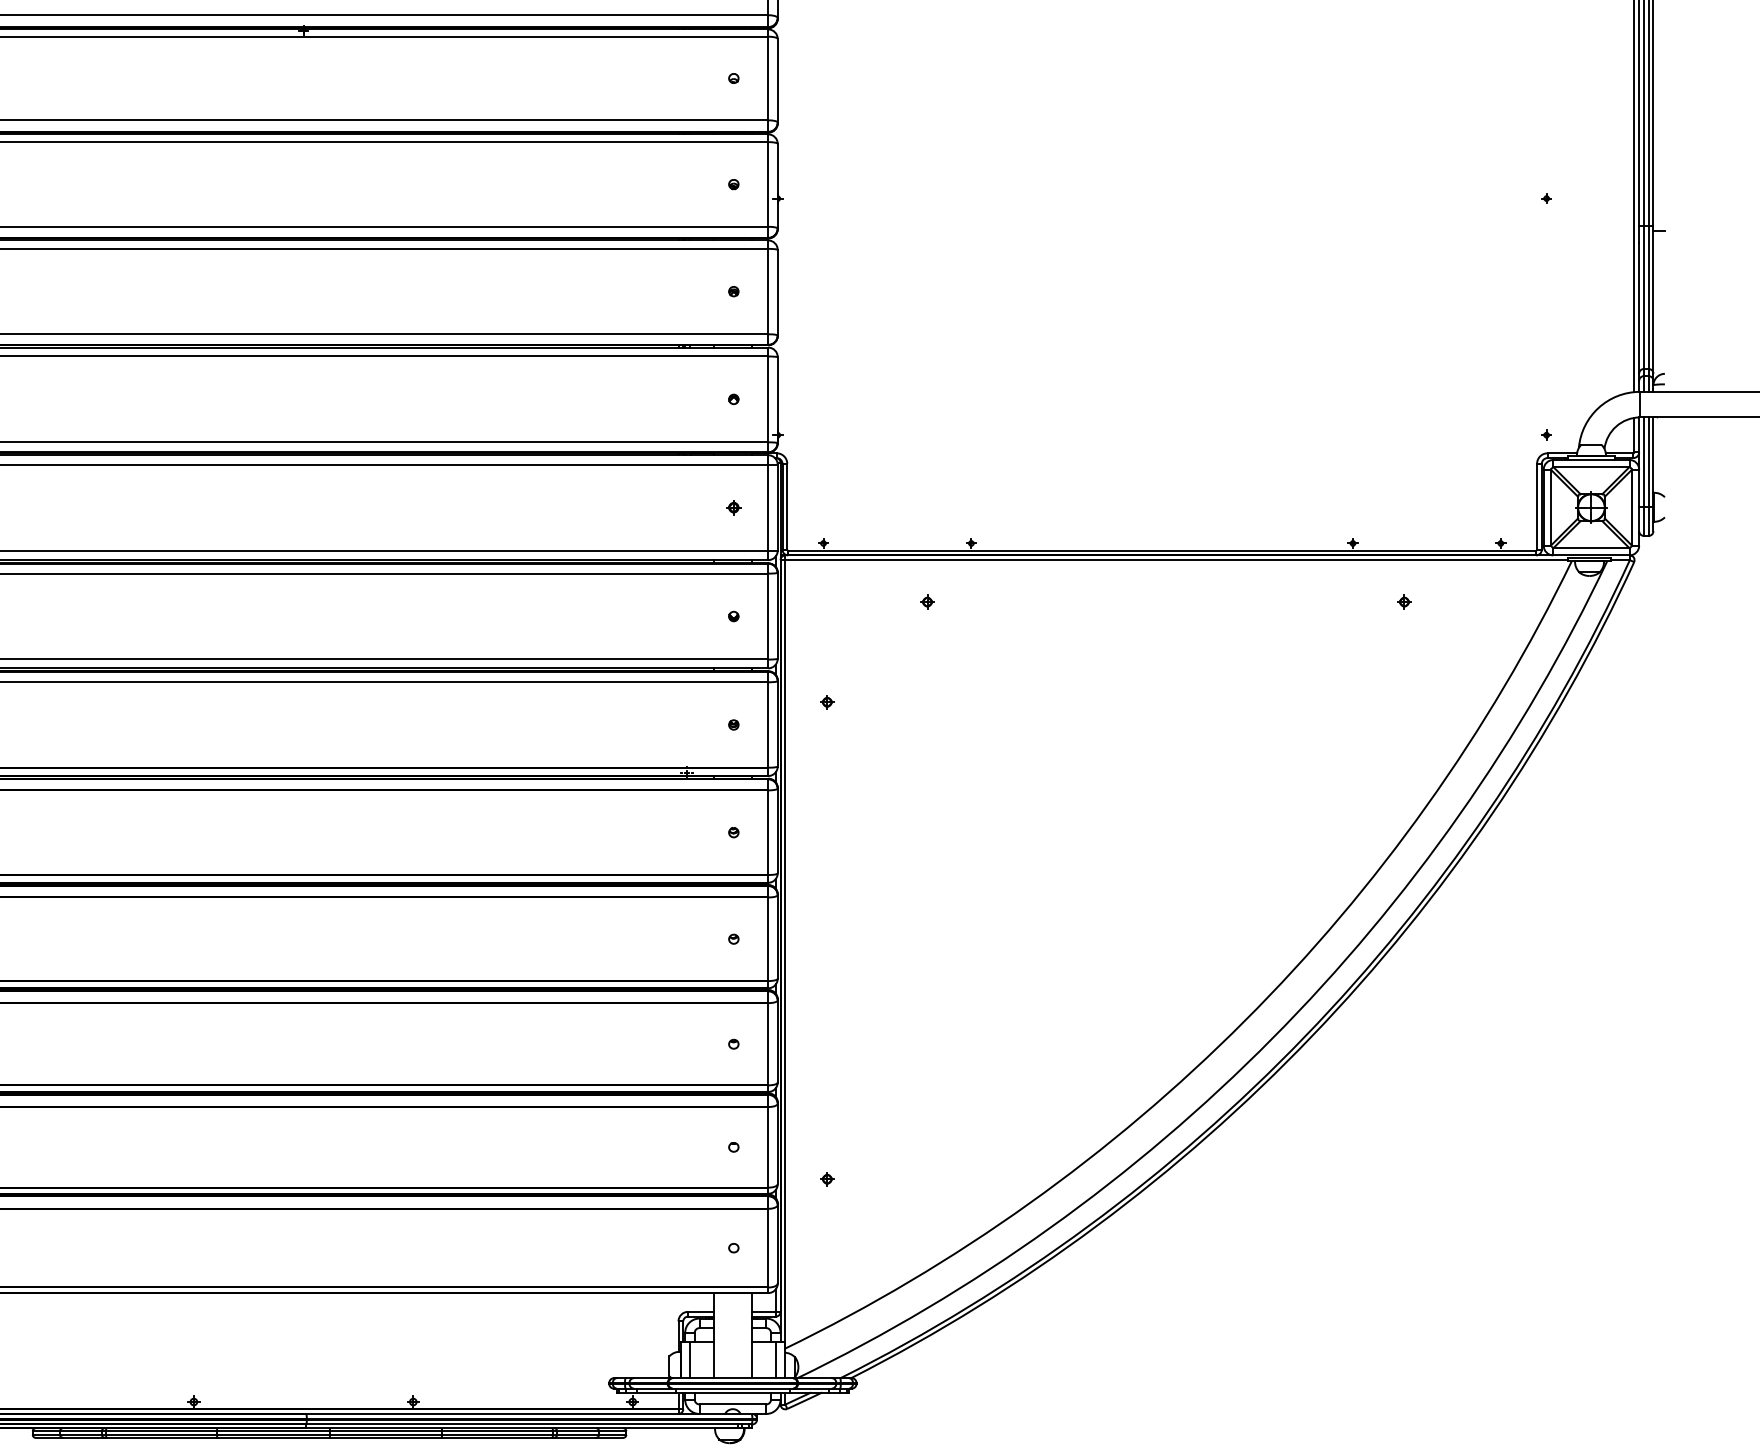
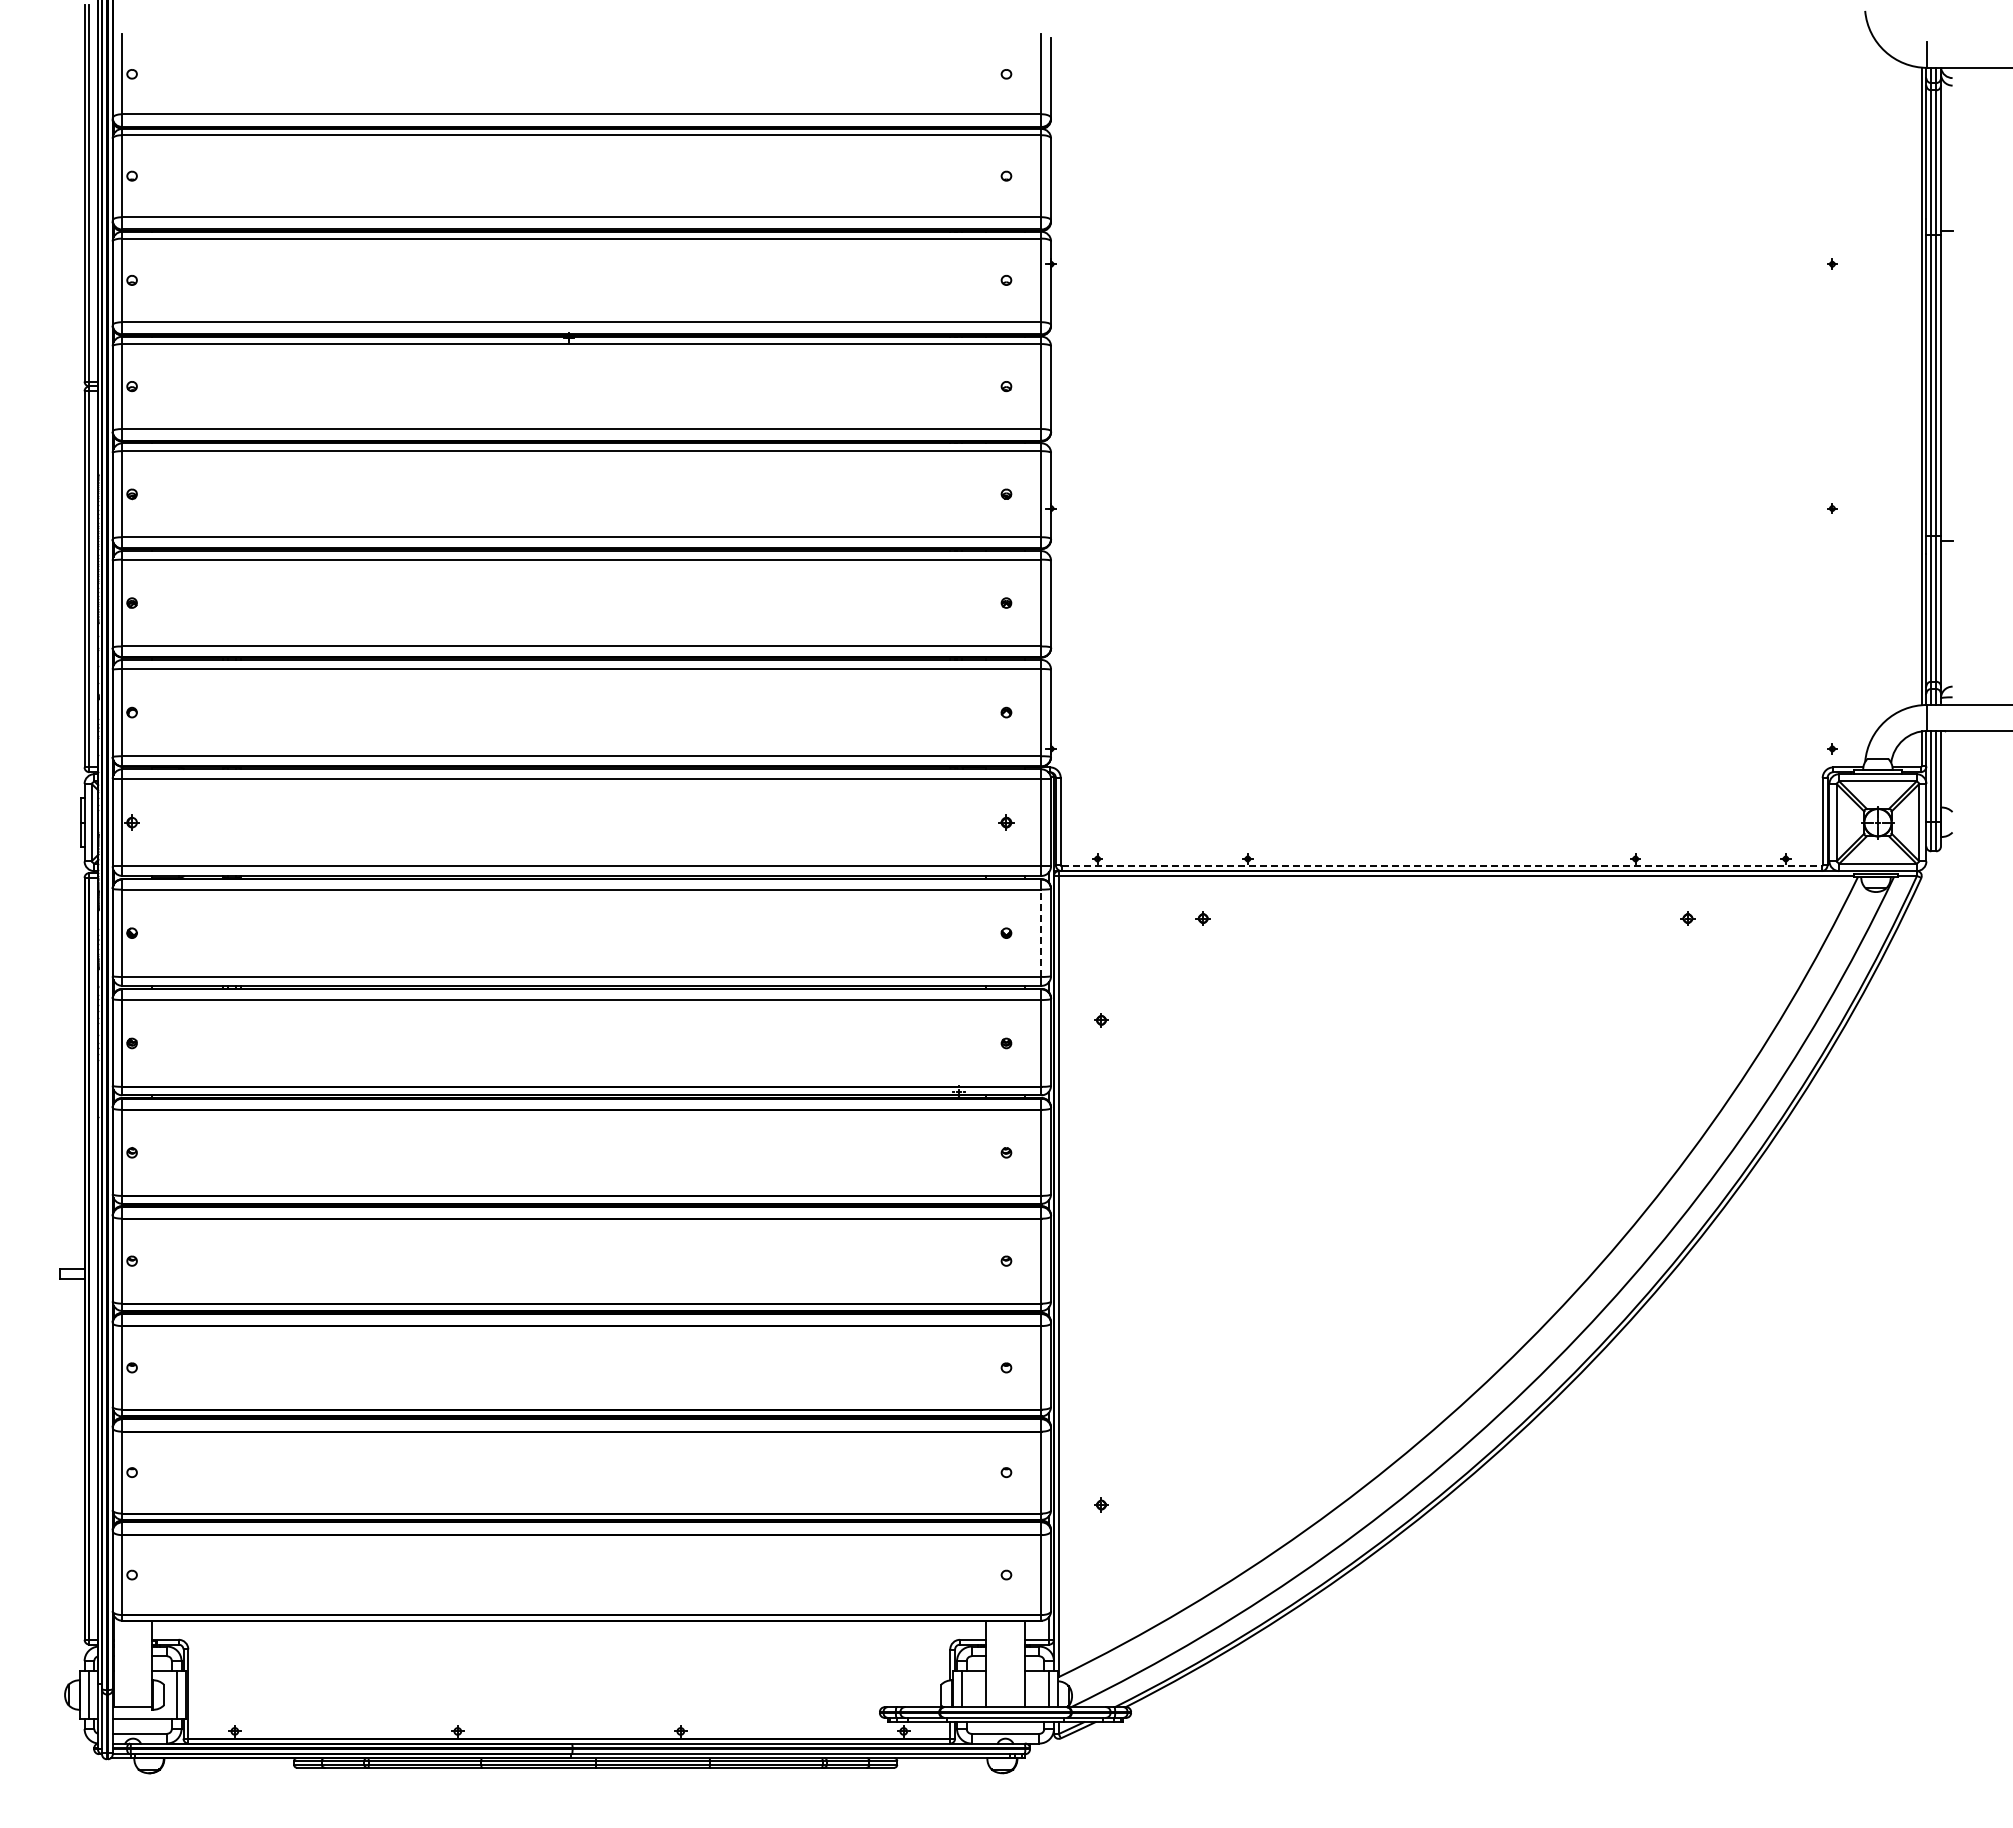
line: (1161, 550) -> (1441, 866), solid -> dashed
line: (768, 616) -> (1041, 933), solid -> dashed

